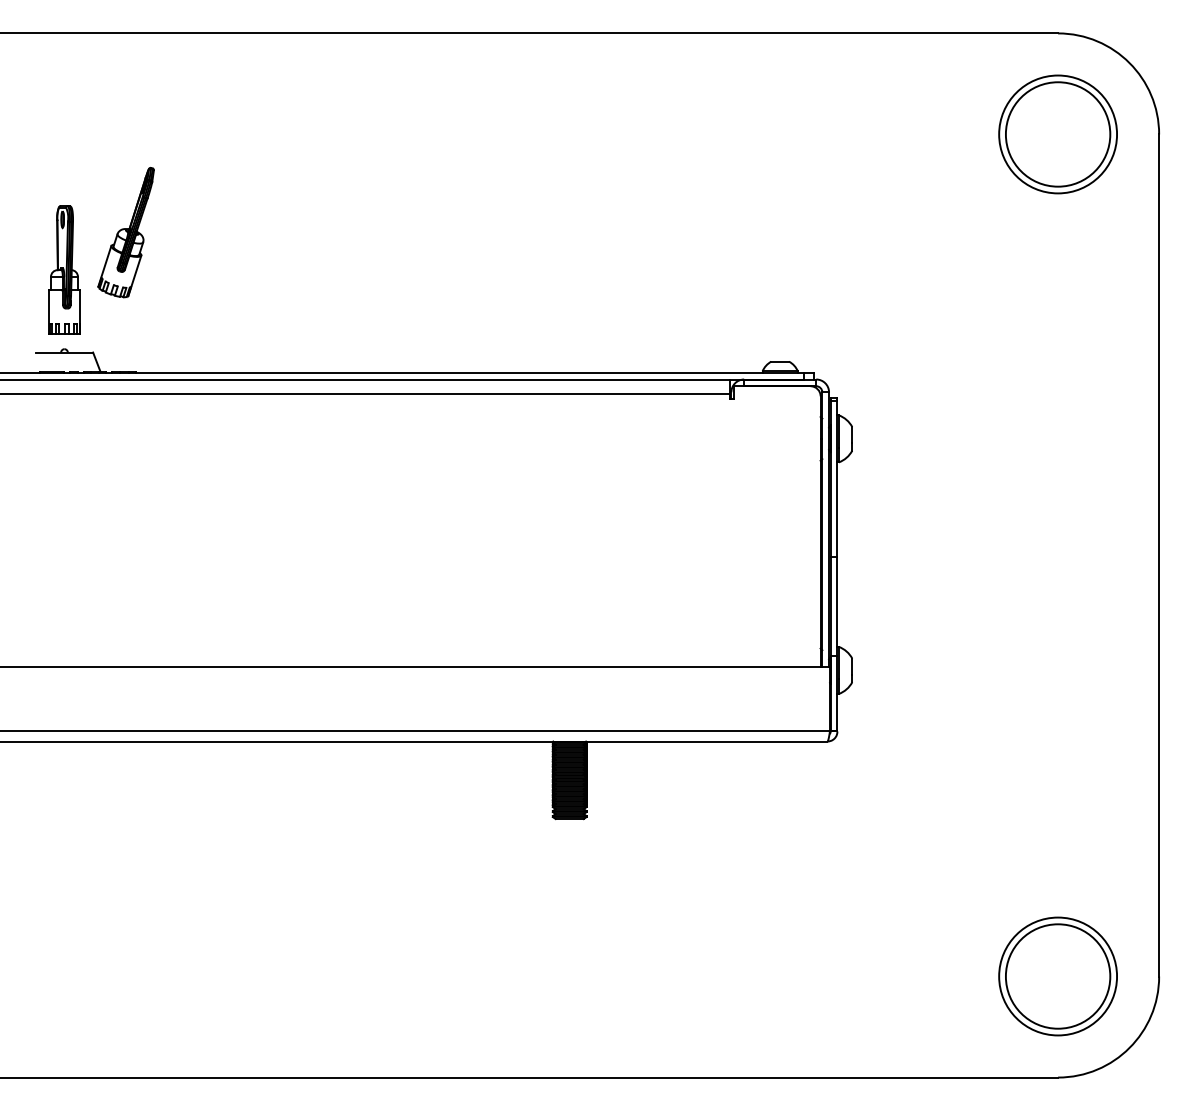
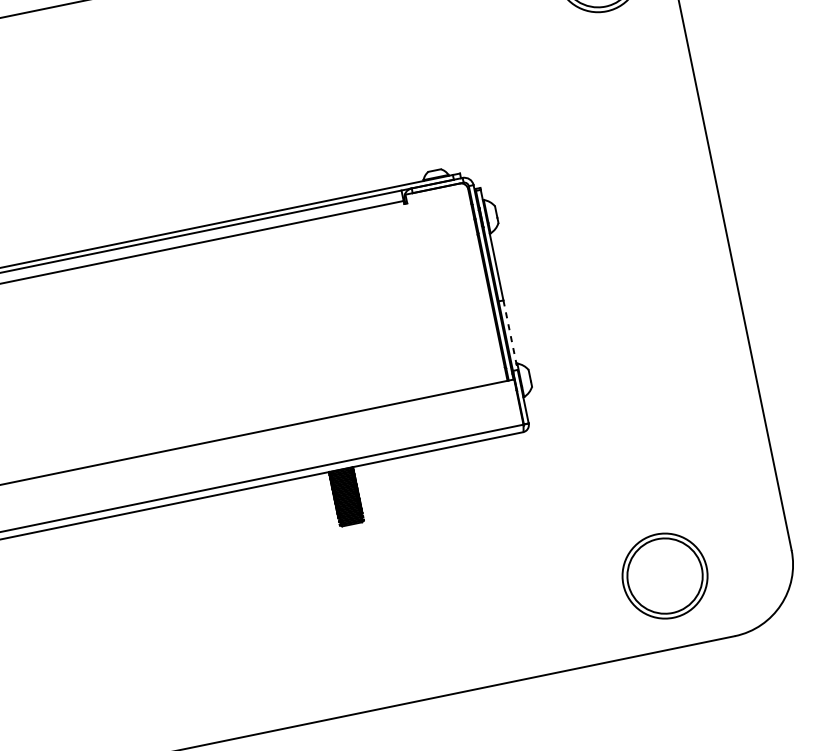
line: (837, 606) -> (510, 335), solid -> dashed
part: (1057, 976) -> (664, 576), moved

